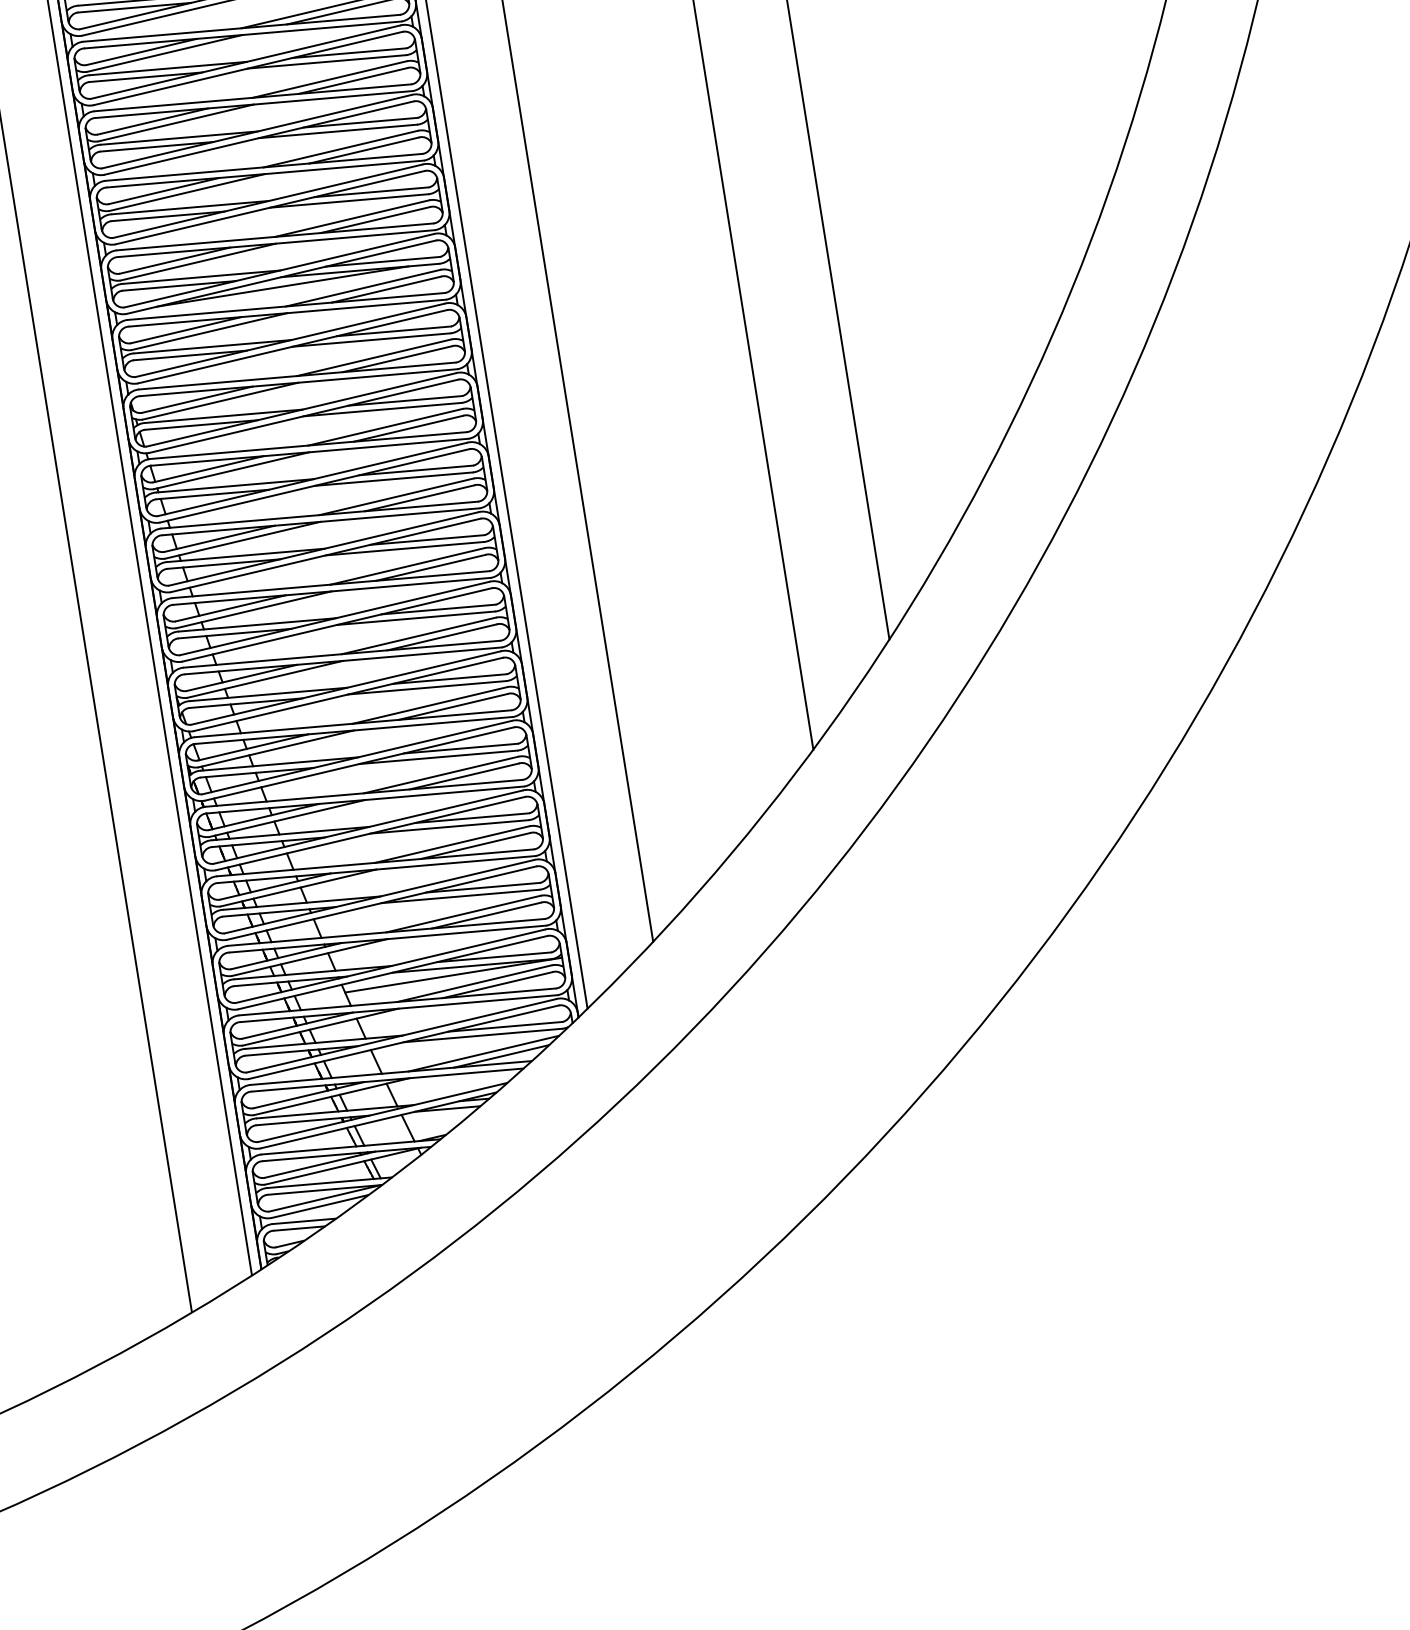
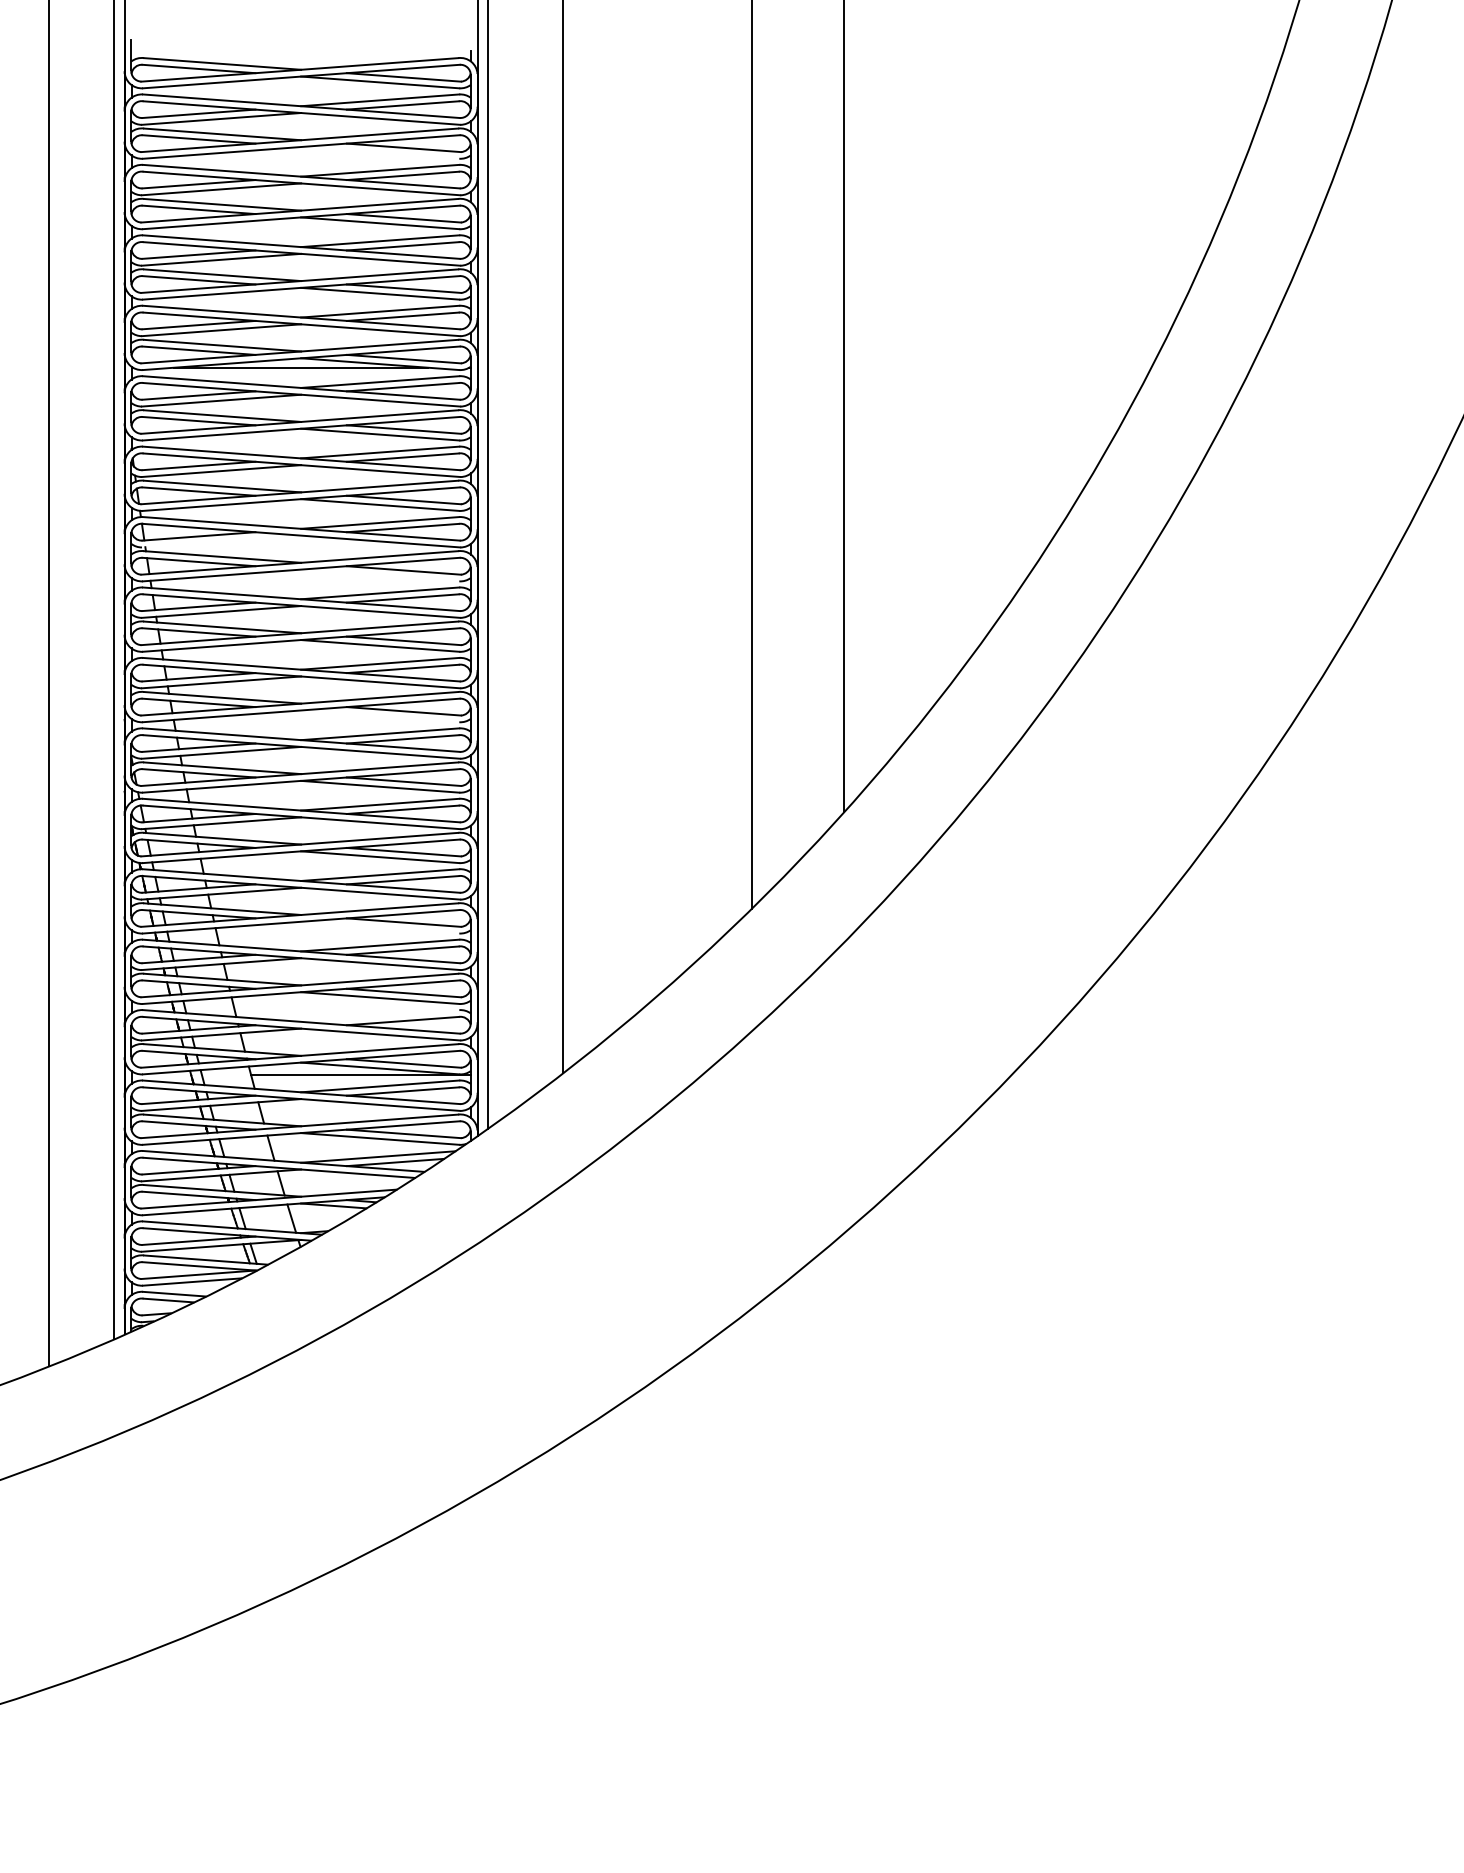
line: (327, 61) -> (380, 152), removed
line: (231, 470) -> (221, 541), removed
line: (394, 479) -> (380, 575), removed
line: (416, 618) -> (380, 716), removed
line: (449, 826) -> (380, 927), removed
line: (463, 913) -> (380, 1015), removed

